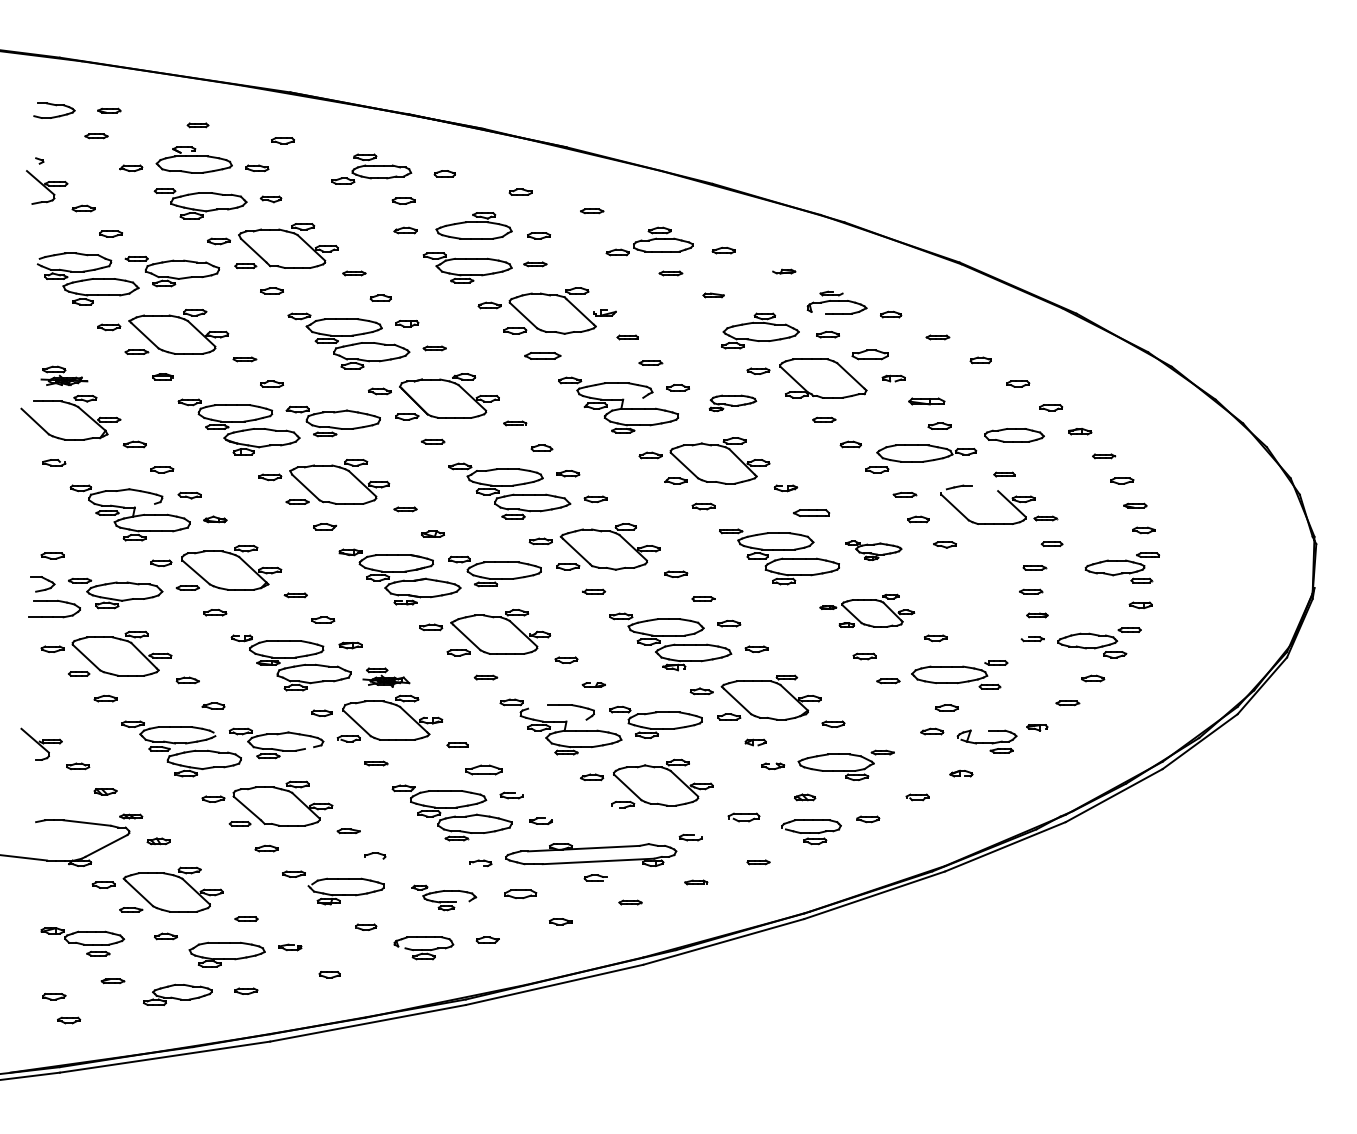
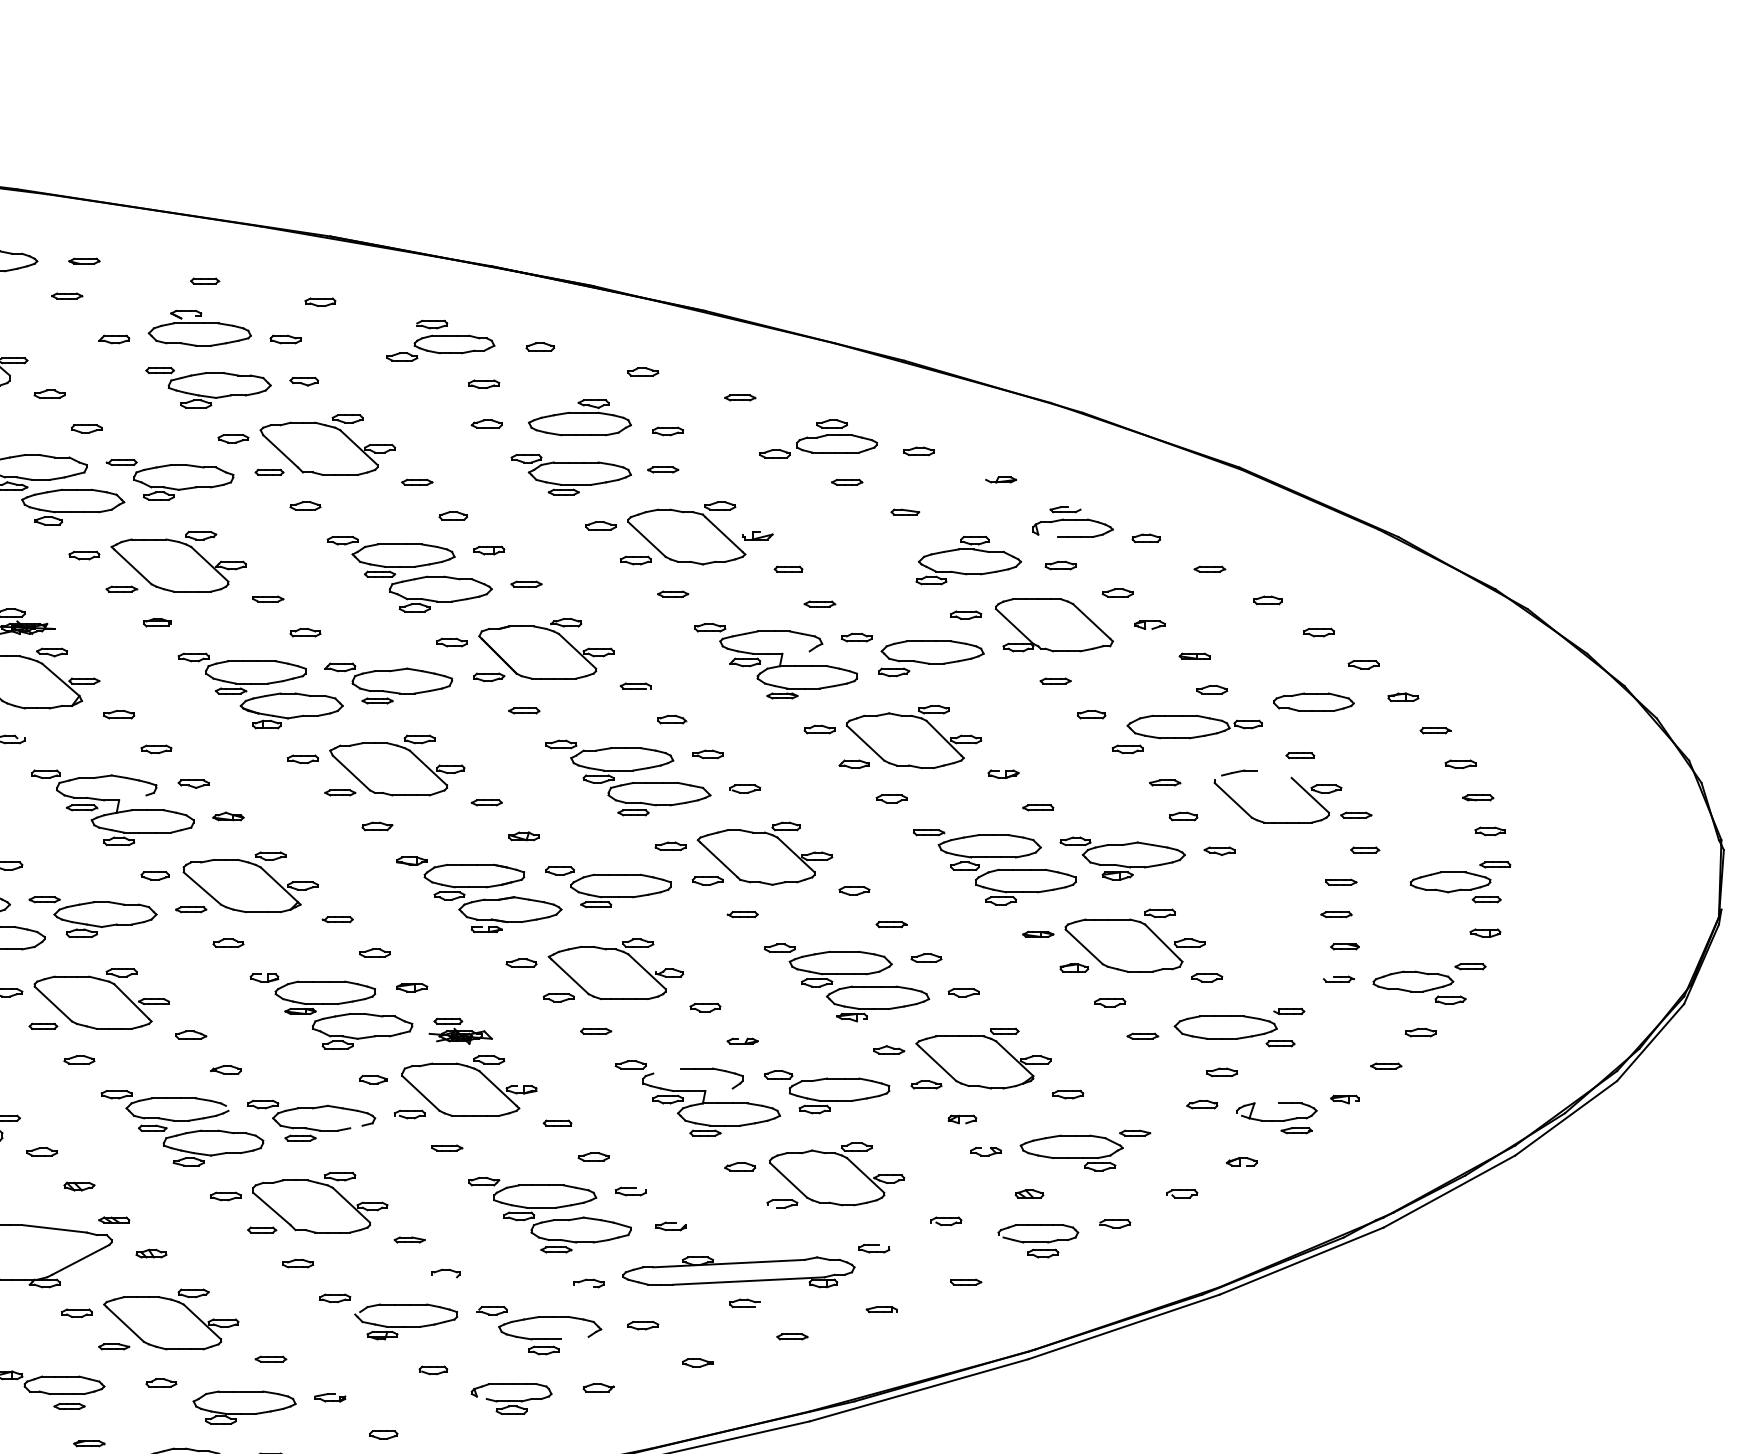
part: (869, 354) -> (1117, 592), size x0.62
part: (542, 355) -> (672, 593), size x0.62
part: (926, 401) -> (1194, 656), size x0.62
part: (732, 403) -> (930, 658), size x1.67
part: (811, 512) -> (1038, 807), size x0.62
part: (873, 550) -> (1122, 858), size x1.67
part: (867, 610) -> (1114, 940), size x1.43
part: (484, 769) -> (594, 1156), size x0.62
part: (743, 817) -> (945, 1221), size x0.71
part: (520, 894) -> (642, 1325), size x0.71
part: (443, 897) -> (538, 1329), size x1.43

